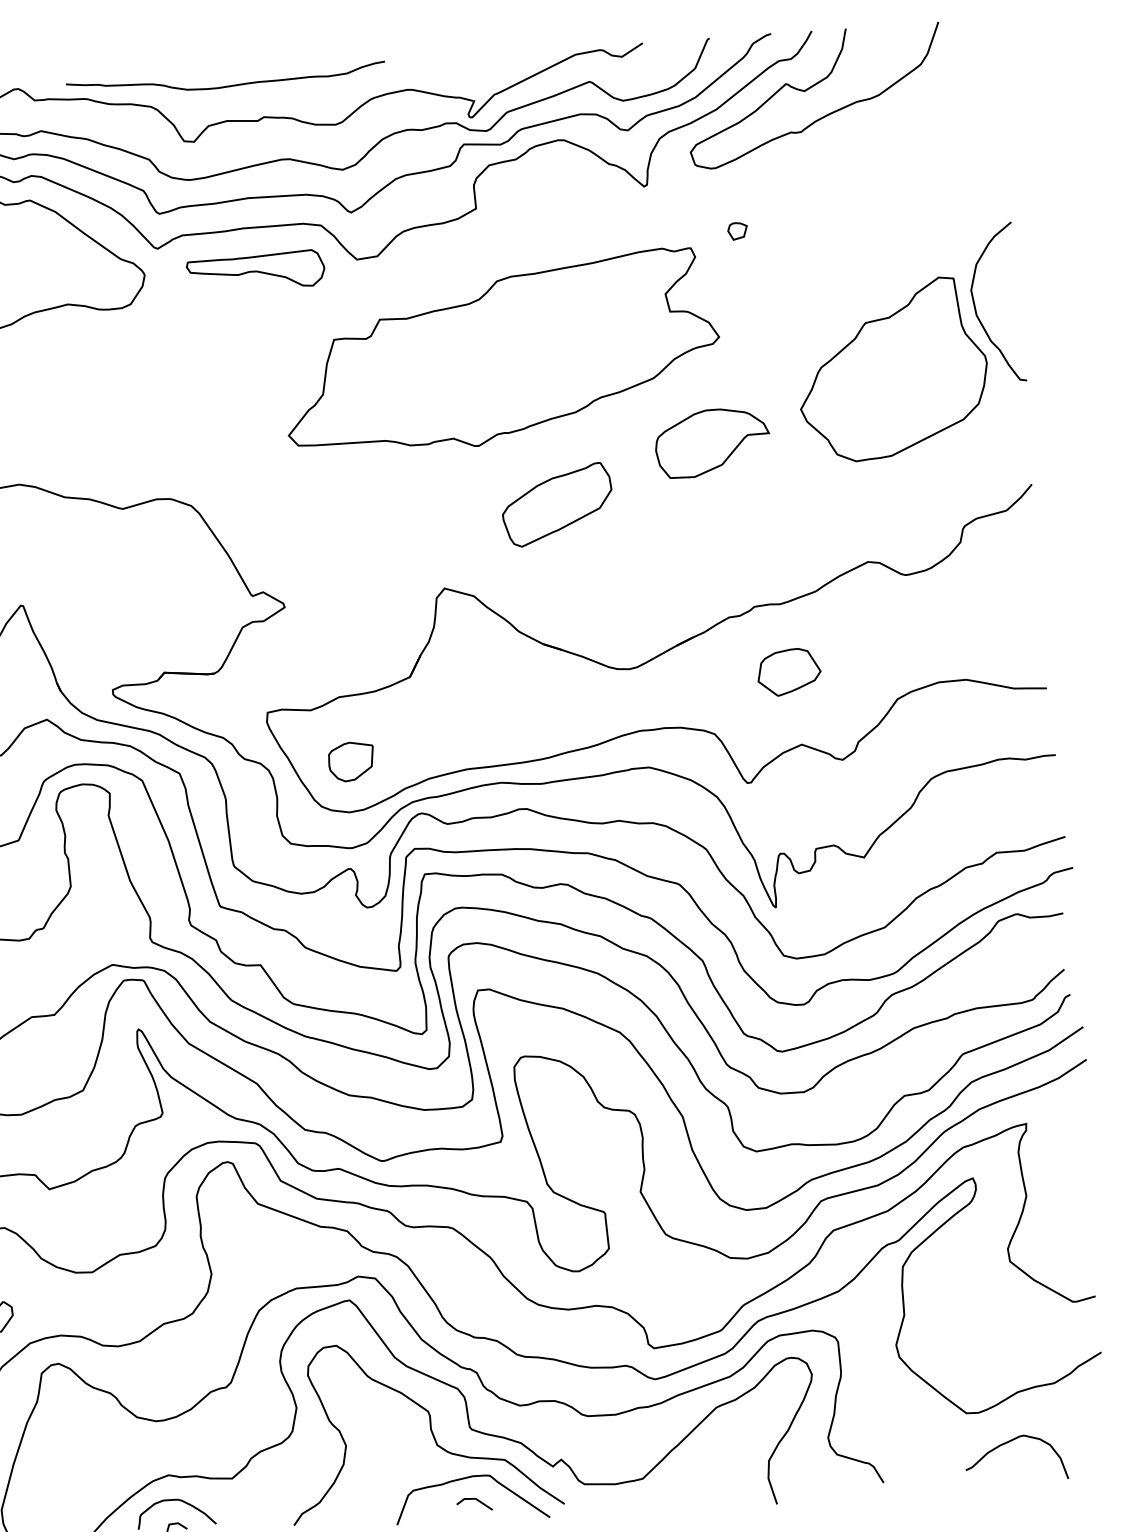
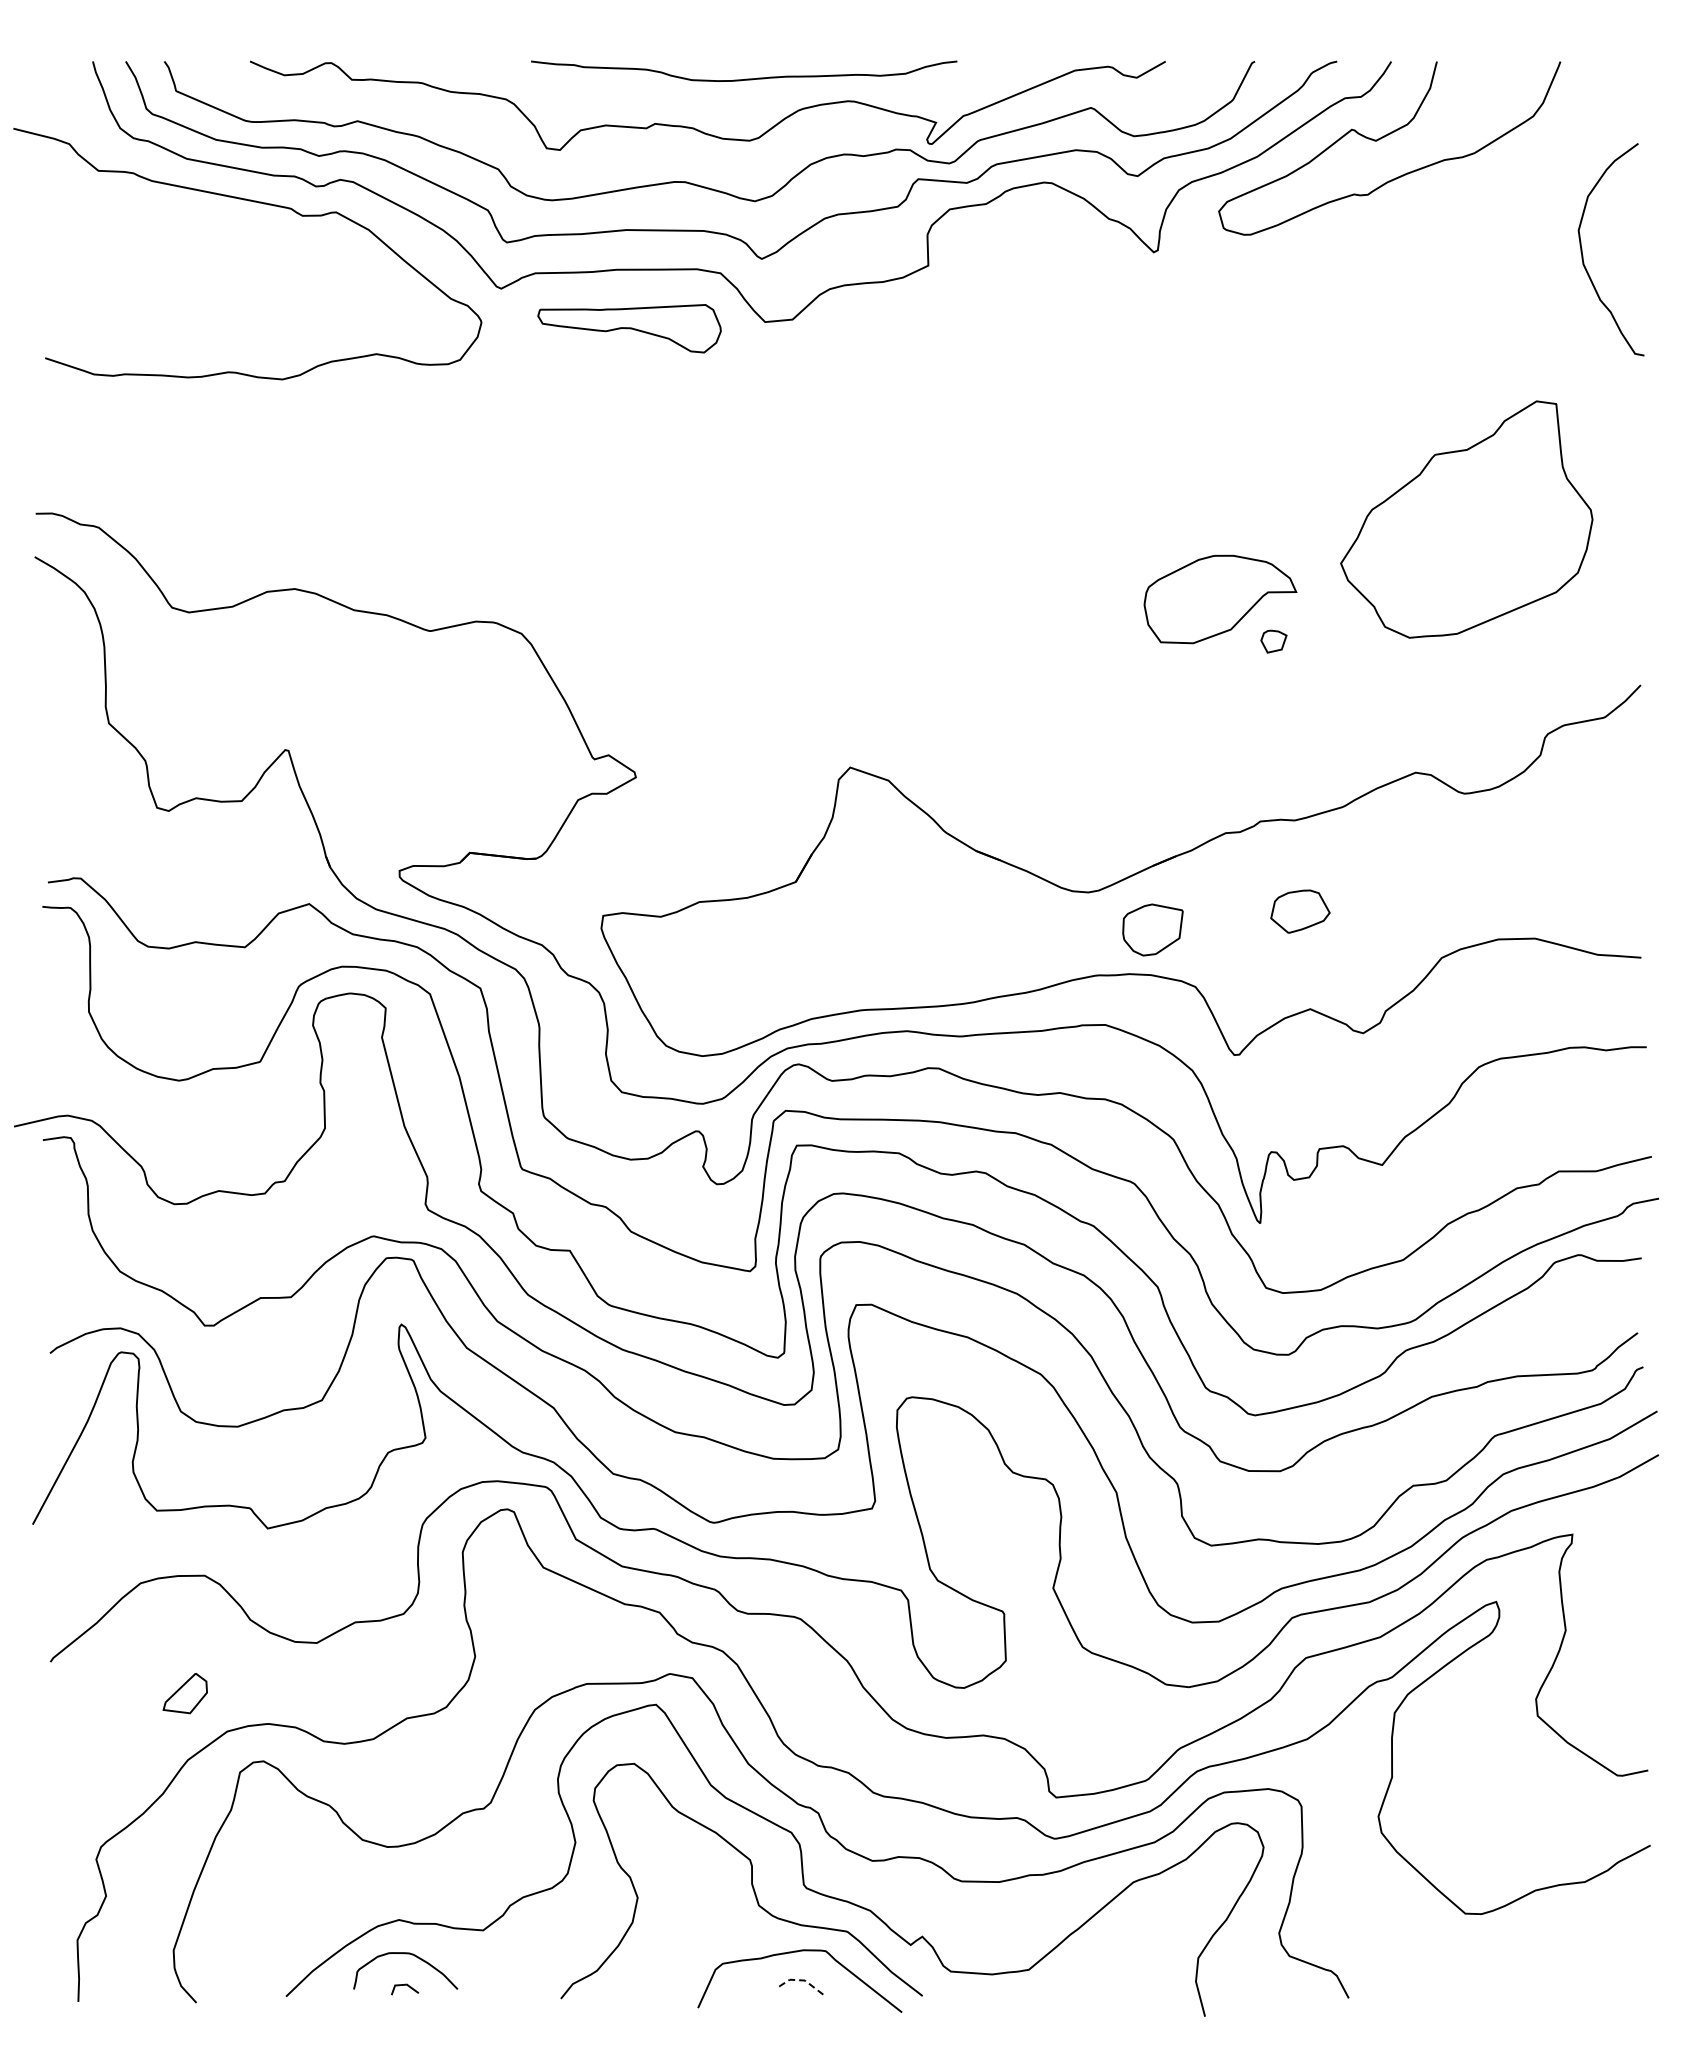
curve: (227, 85) -> (745, 78), moved
part: (737, 231) -> (1273, 641), moved
curve: (976, 308) -> (1583, 255), moved
part: (501, 351) -> (948, 458), removed
part: (556, 505) -> (1007, 667), removed
part: (789, 672) -> (1300, 911), size x0.7
part: (351, 761) -> (1152, 929), moved
curve: (1009, 1442) -> (1519, 1956), removed
line: (476, 1498) -> (805, 1980), solid -> dashed

